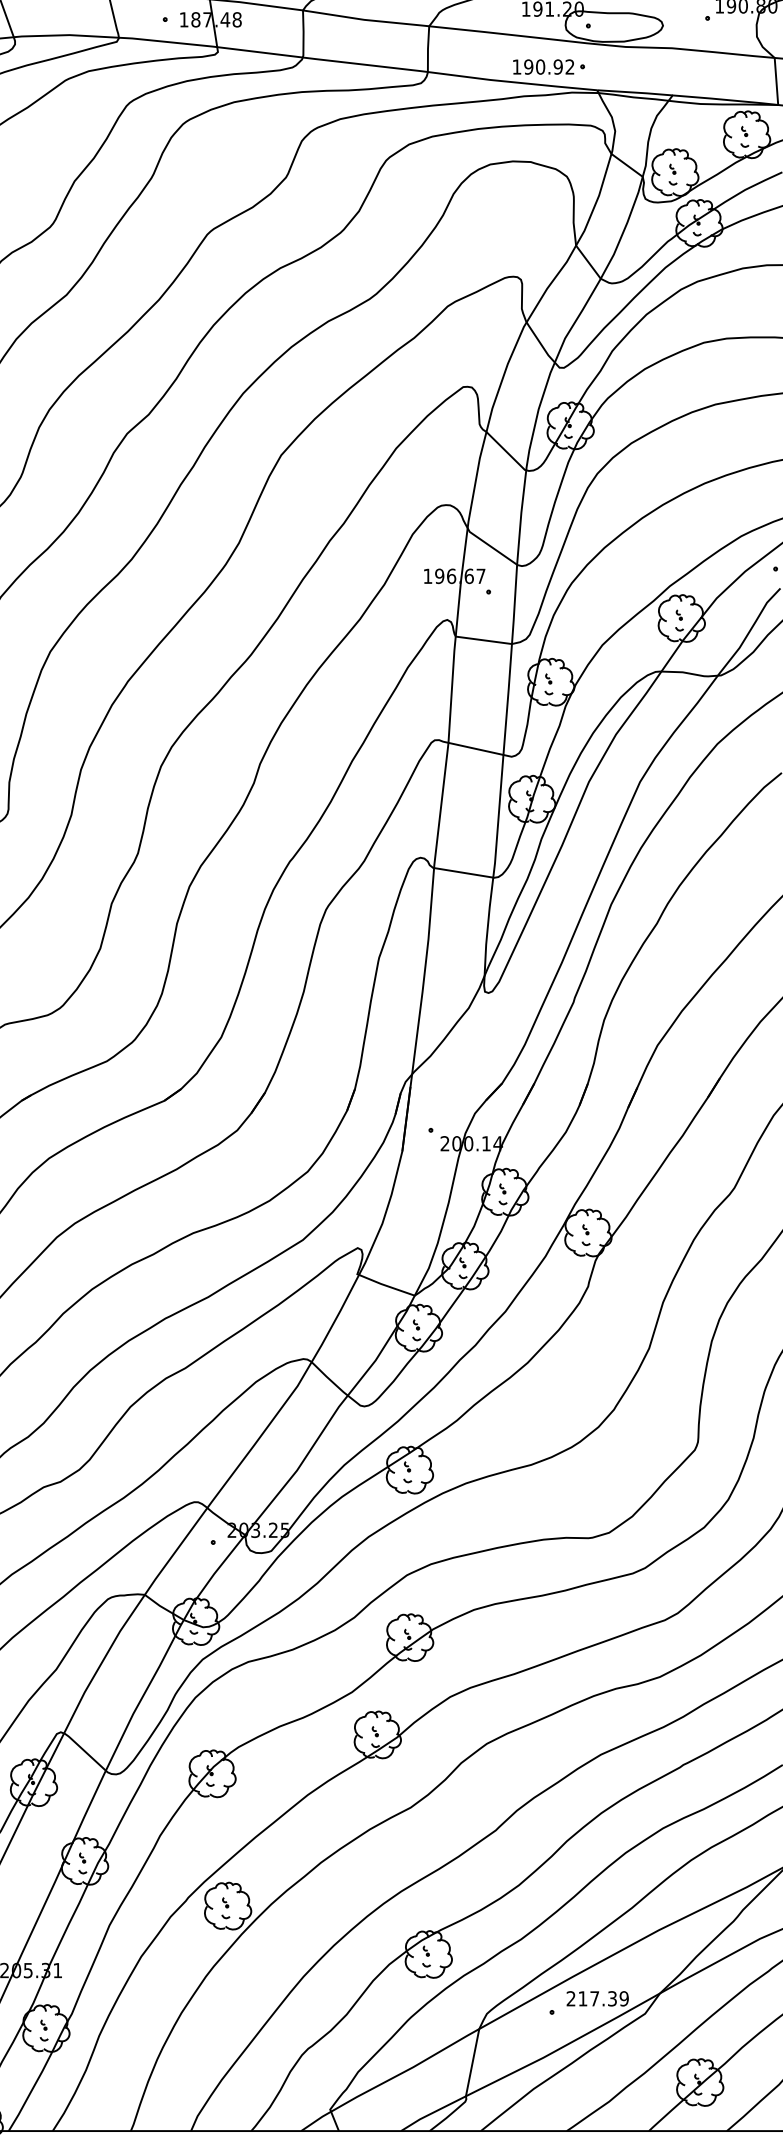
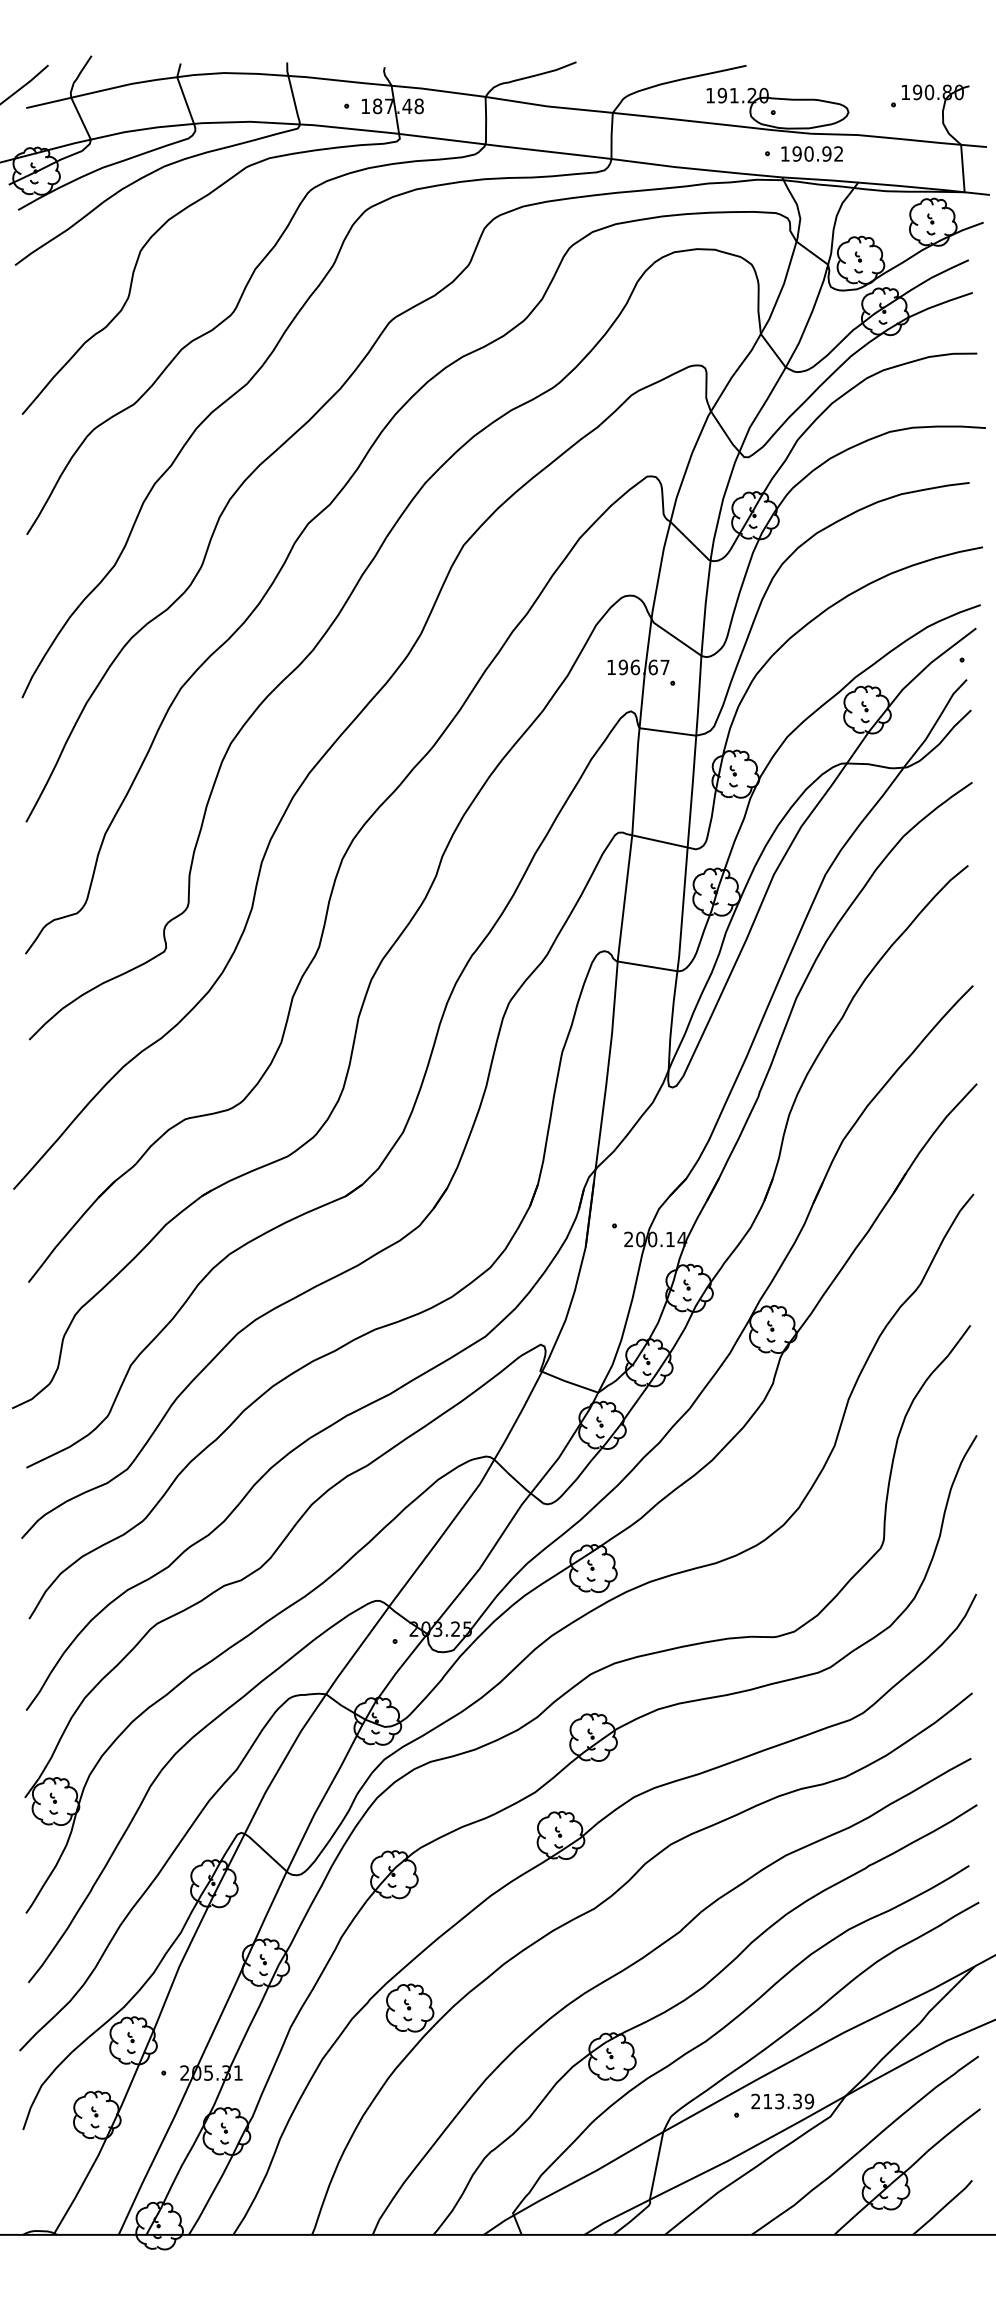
text: (542, 66) -> (811, 153), moved
text: (594, 1998) -> (779, 2101), 217.39 -> 213.39

